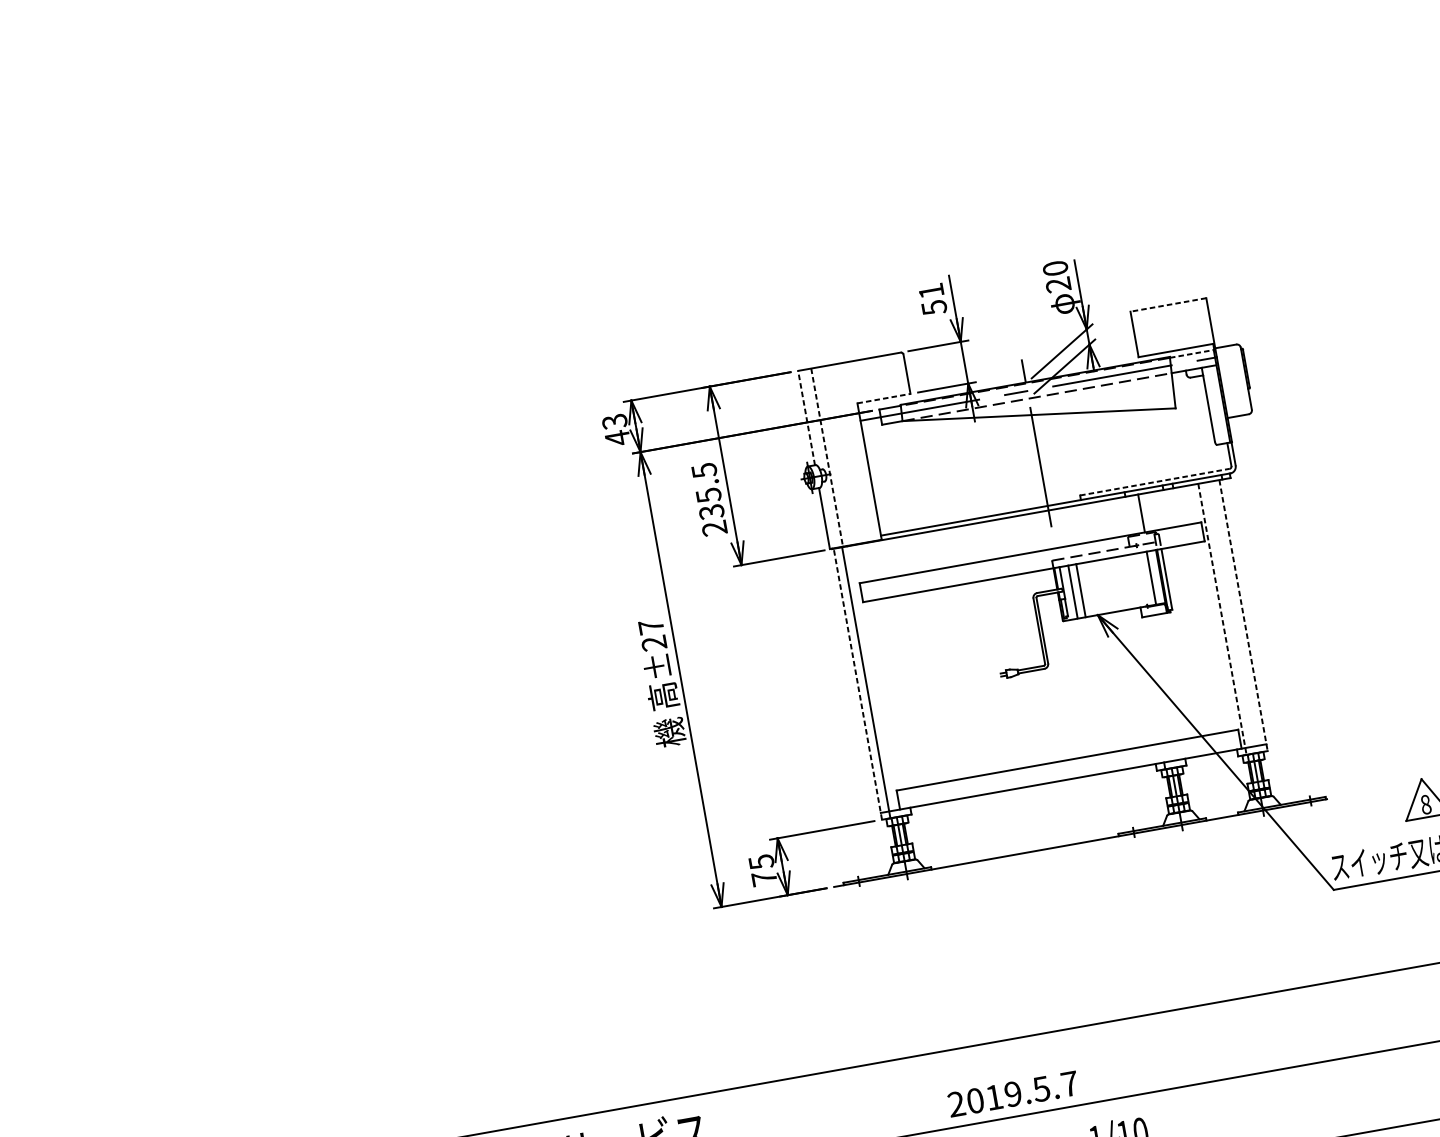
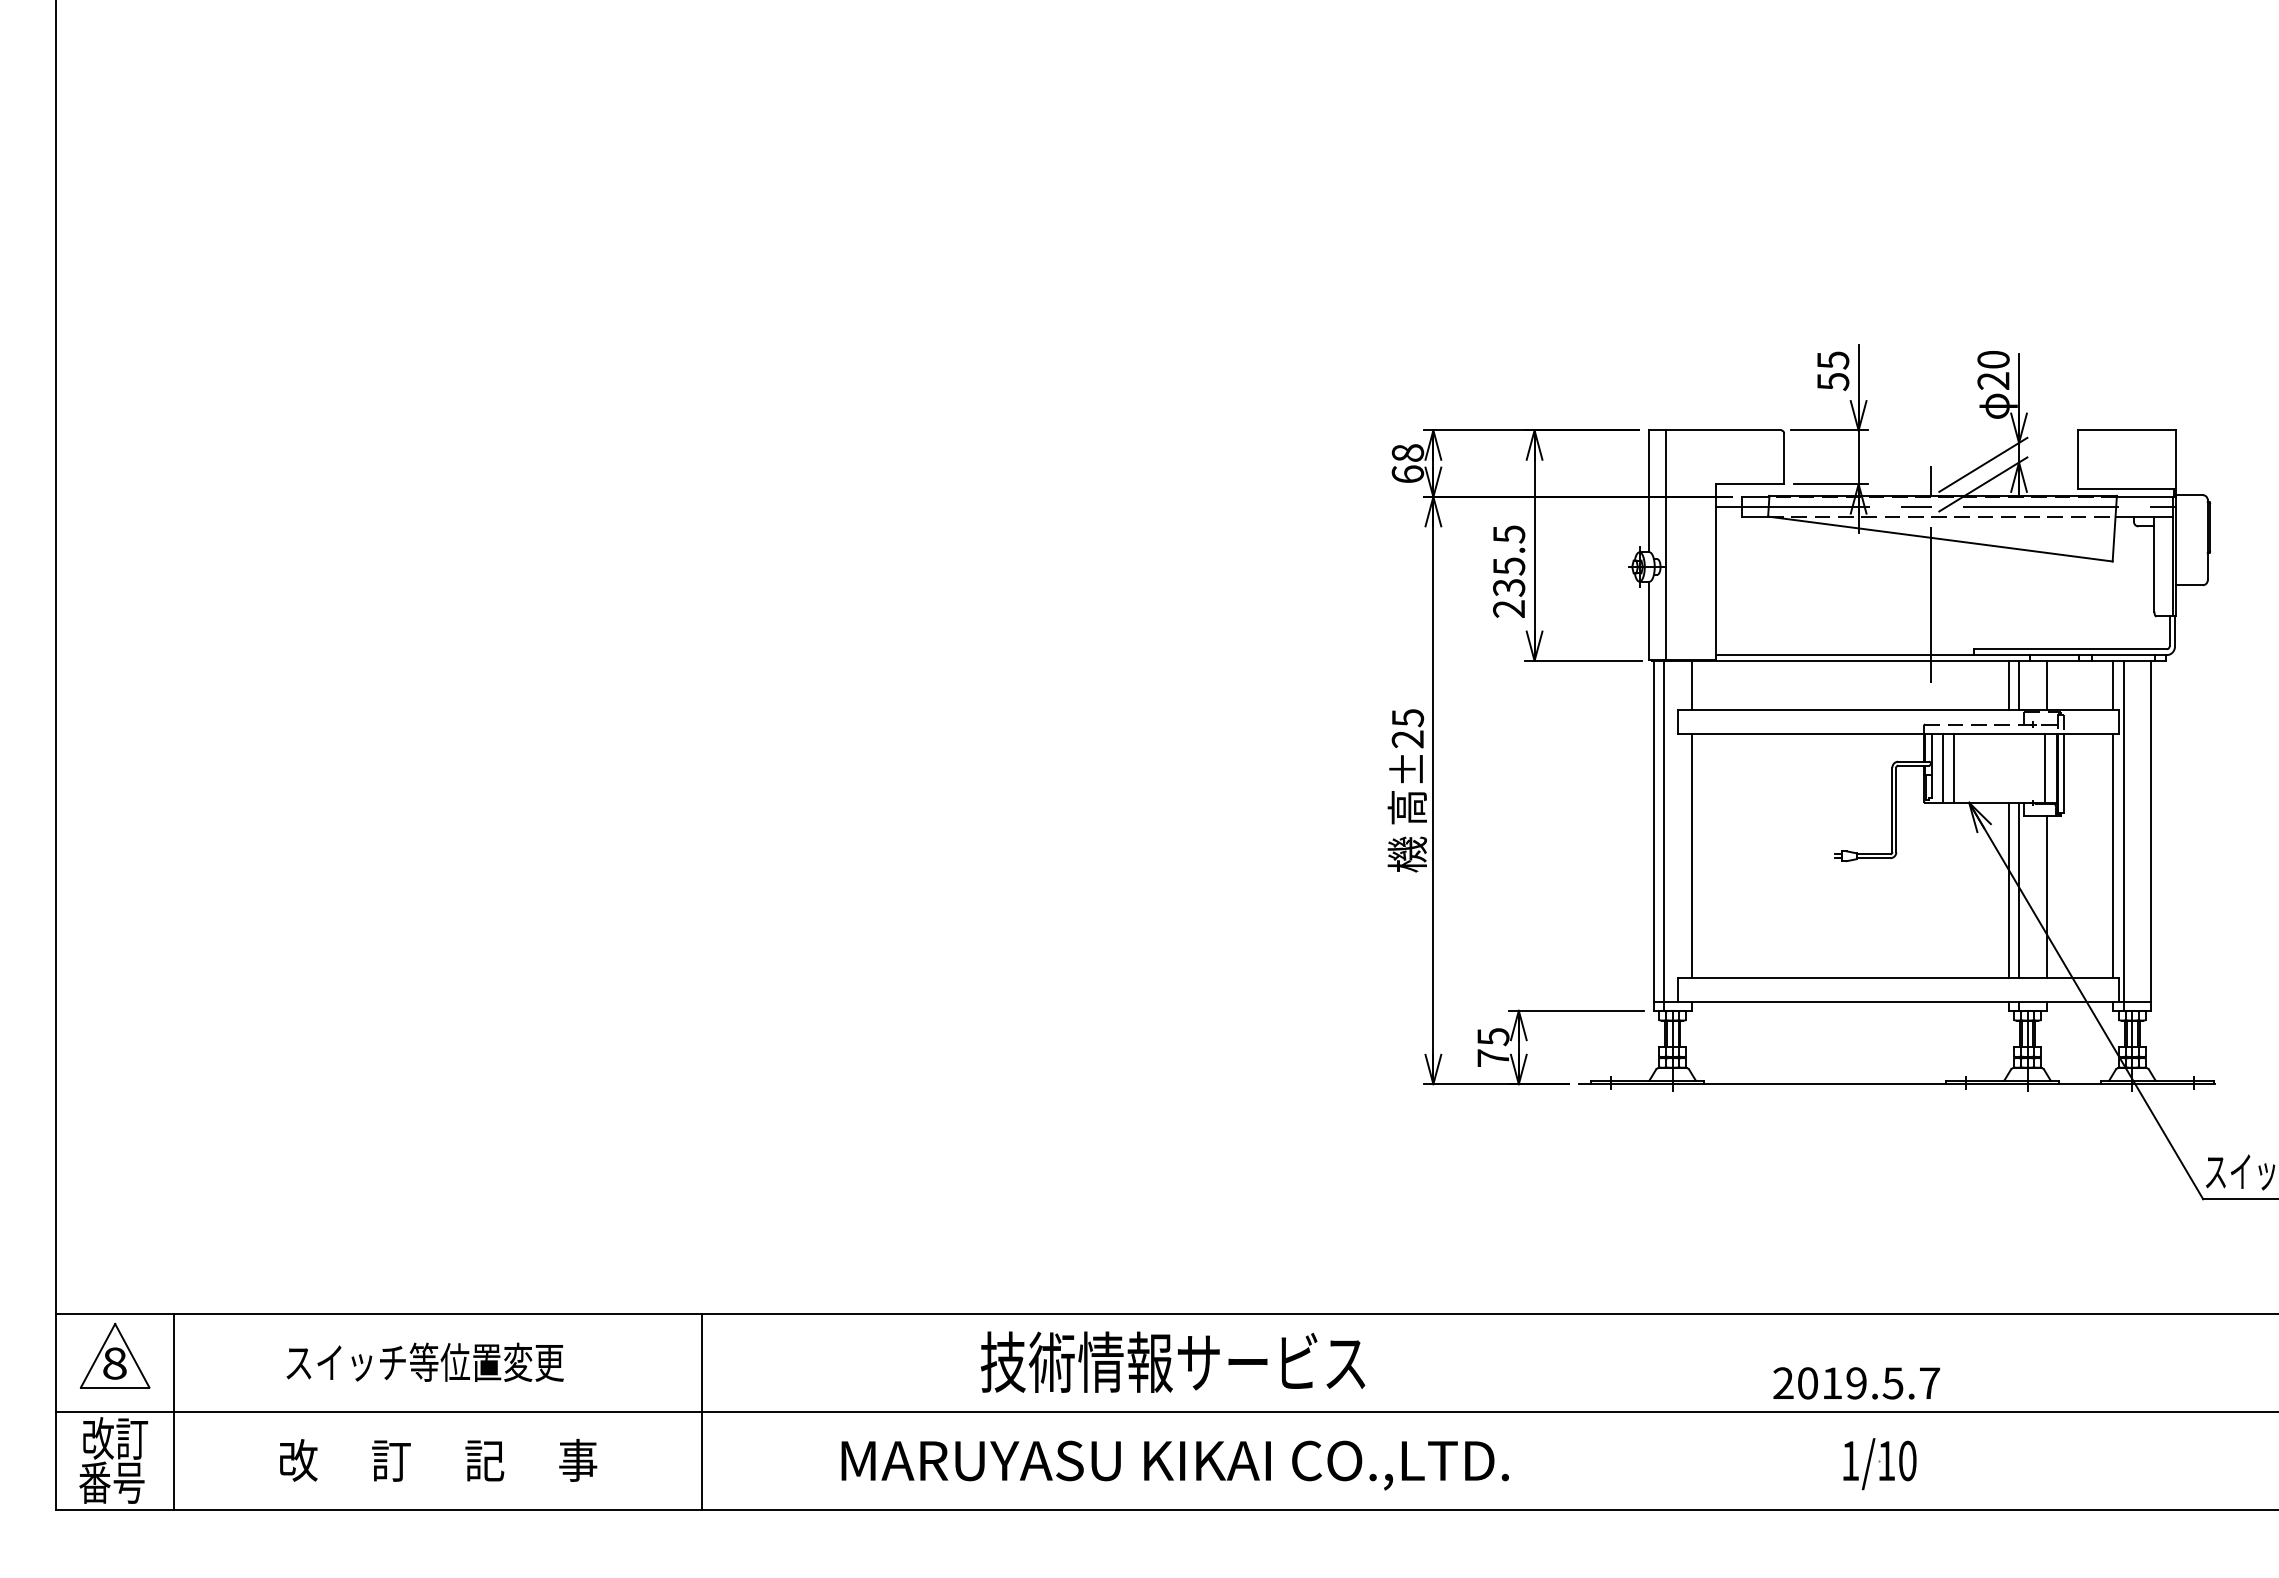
text: (931, 291) -> (1833, 360), 51 -> 55
line: (1168, 304) -> (2126, 430), dashed -> solid
line: (1193, 354) -> (2146, 497), dashed -> solid
line: (884, 398) -> (1750, 484), dashed -> solid
line: (806, 418) -> (1648, 491), dashed -> solid
text: (616, 430) -> (1407, 464), 43 -> 68
line: (827, 457) -> (1665, 545), dashed -> solid
line: (1155, 482) -> (2070, 649), dashed -> solid
line: (1193, 503) -> (2113, 684), added
line: (1120, 516) -> (2019, 684), added
line: (1111, 518) -> (2008, 684), added
line: (866, 561) -> (1691, 684), added
line: (1243, 615) -> (2151, 835), dashed -> solid
line: (1222, 618) -> (2124, 835), dashed -> solid
text: (651, 627) -> (1408, 718), ±27 -> ±25
line: (1216, 635) -> (2113, 855), added
line: (1148, 675) -> (2019, 889), added
line: (1140, 676) -> (2008, 889), added
line: (1170, 676) -> (2046, 896), added
line: (857, 683) -> (1653, 835), dashed -> solid
line: (889, 694) -> (1691, 855), added
text: (1013, 1094) -> (1856, 1383), moved

